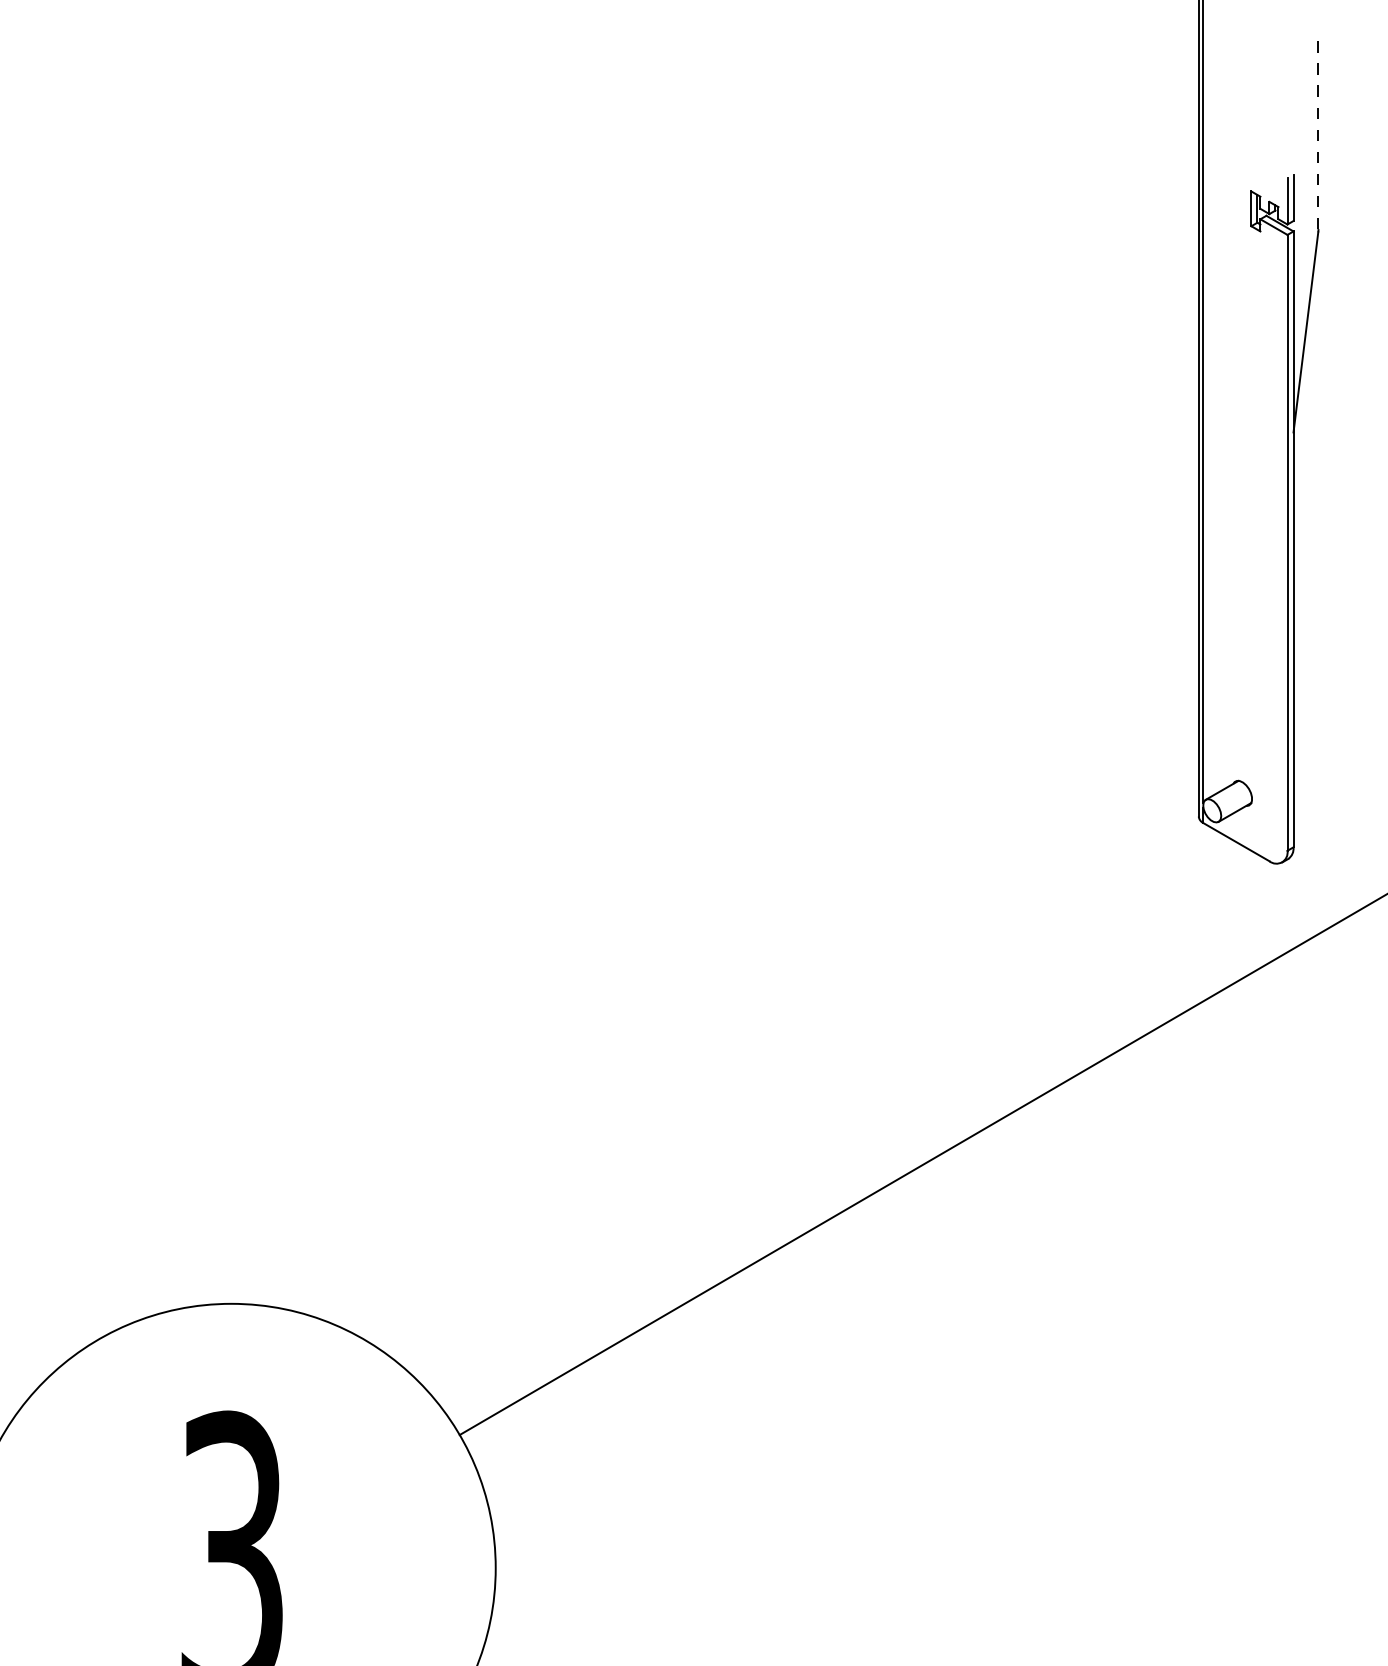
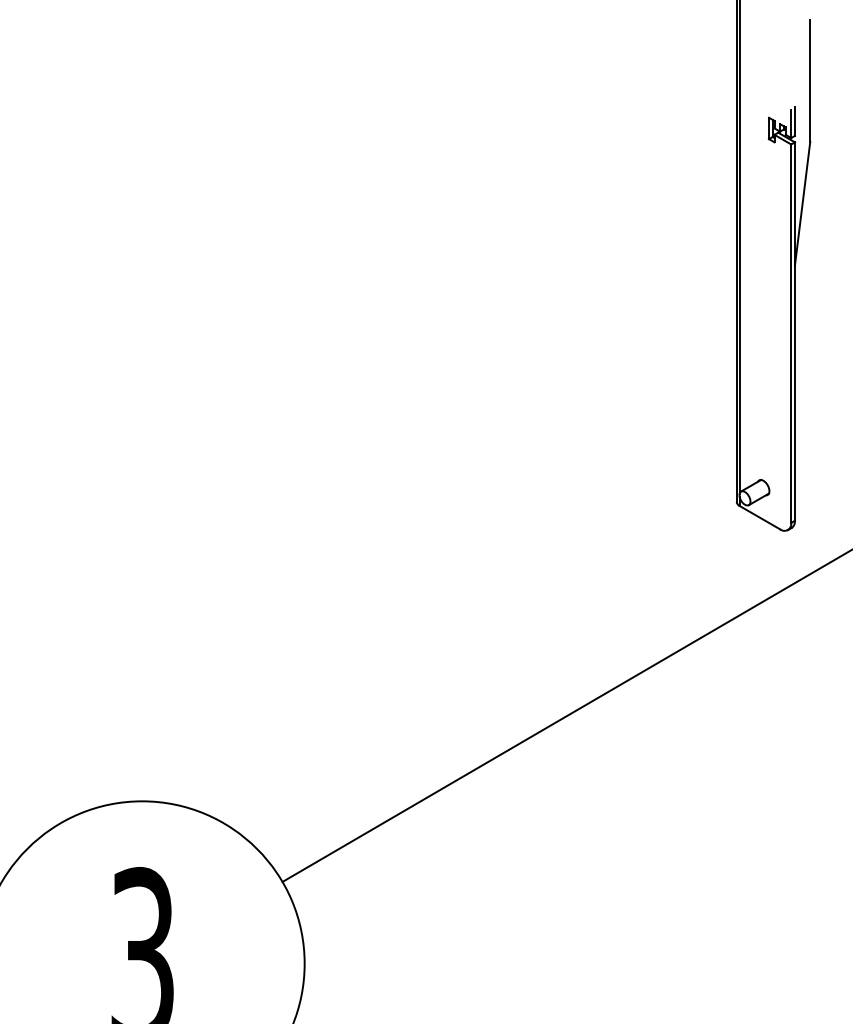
line: (1318, 130) -> (810, 80), dashed -> solid

